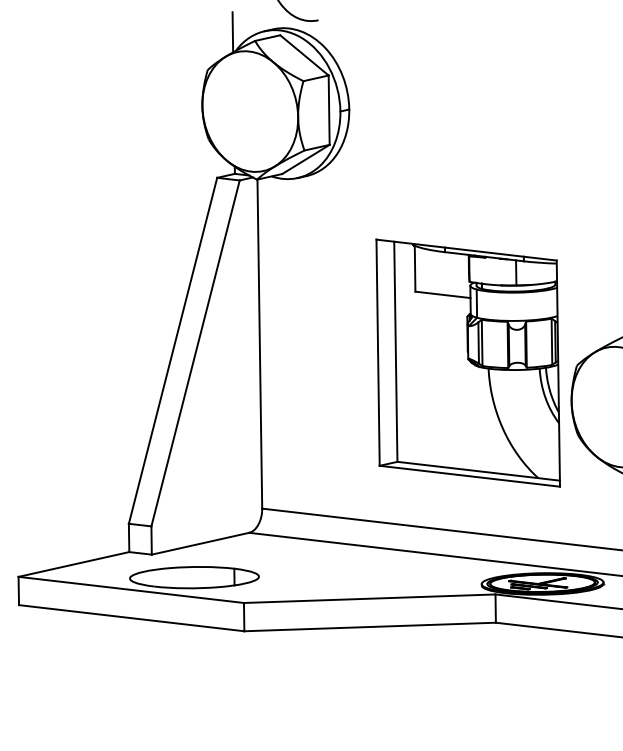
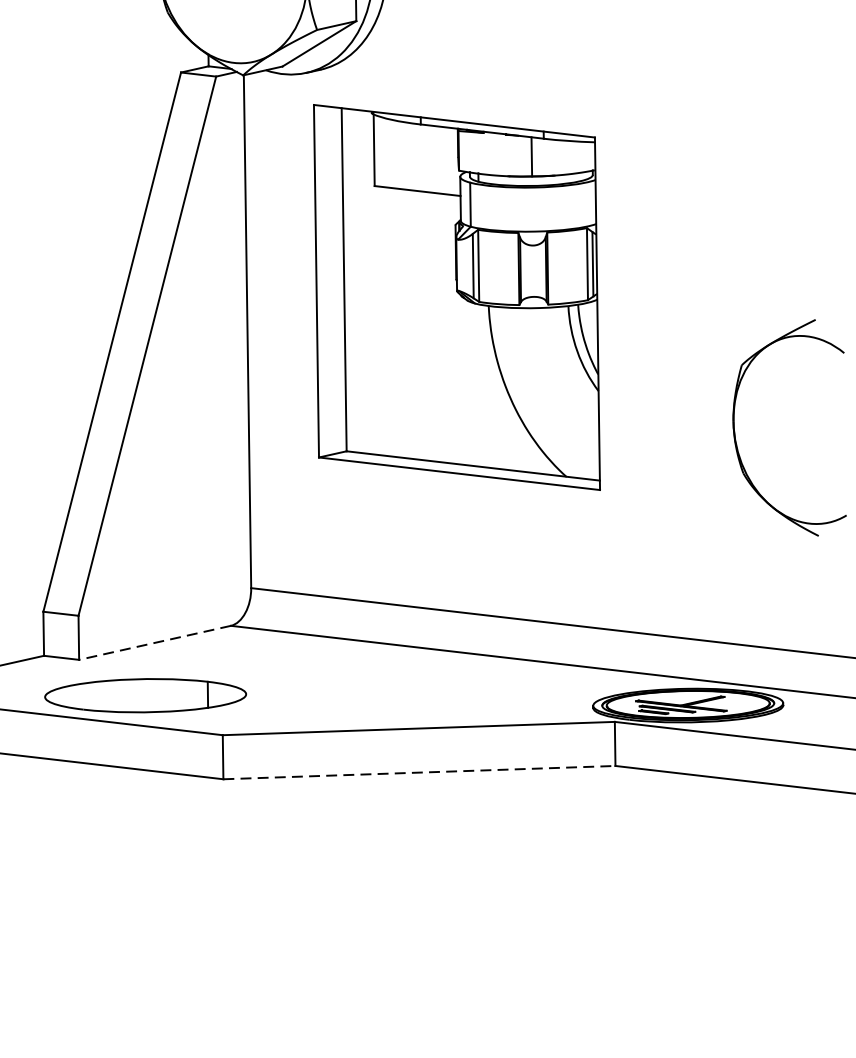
part: (467, 362) -> (455, 296), moved
line: (200, 543) -> (155, 642), solid -> dashed
line: (370, 626) -> (420, 771), solid -> dashed

